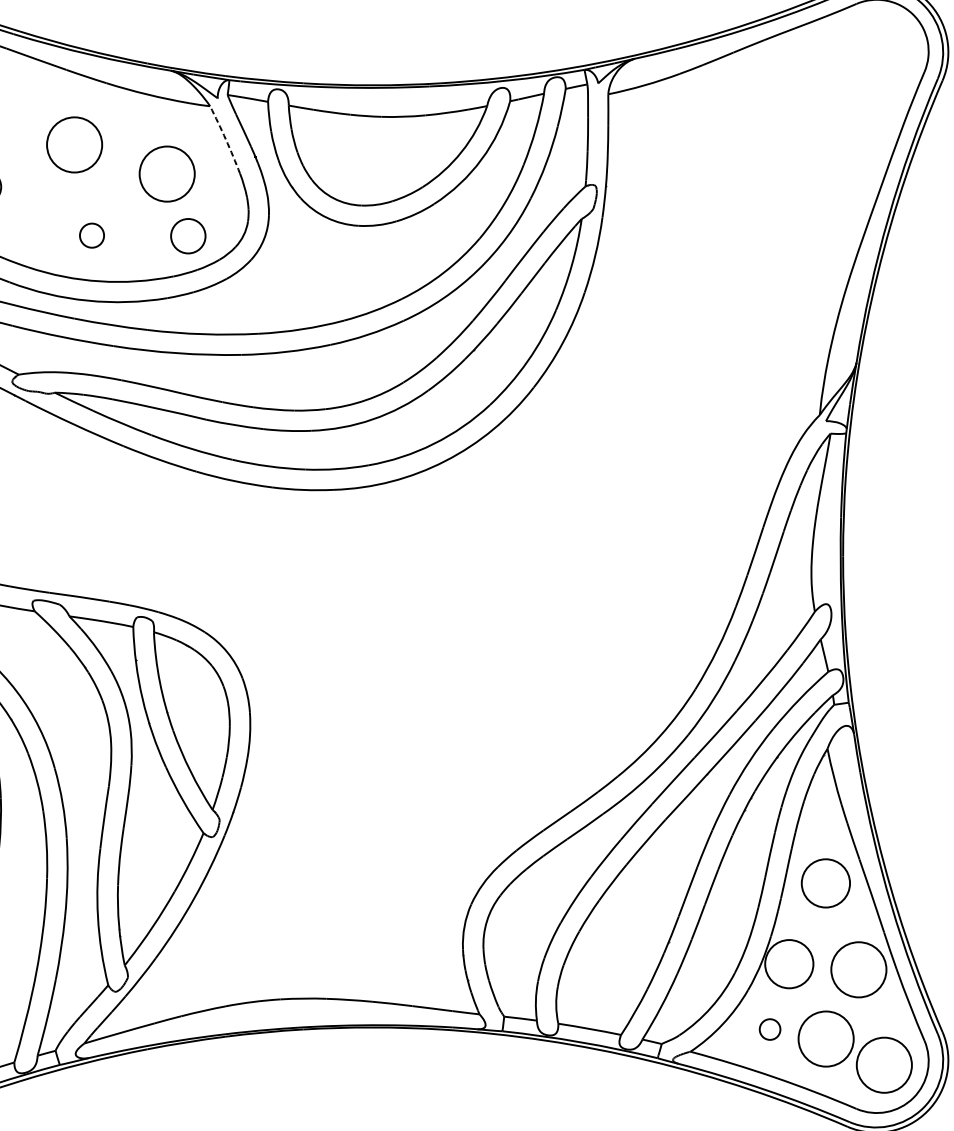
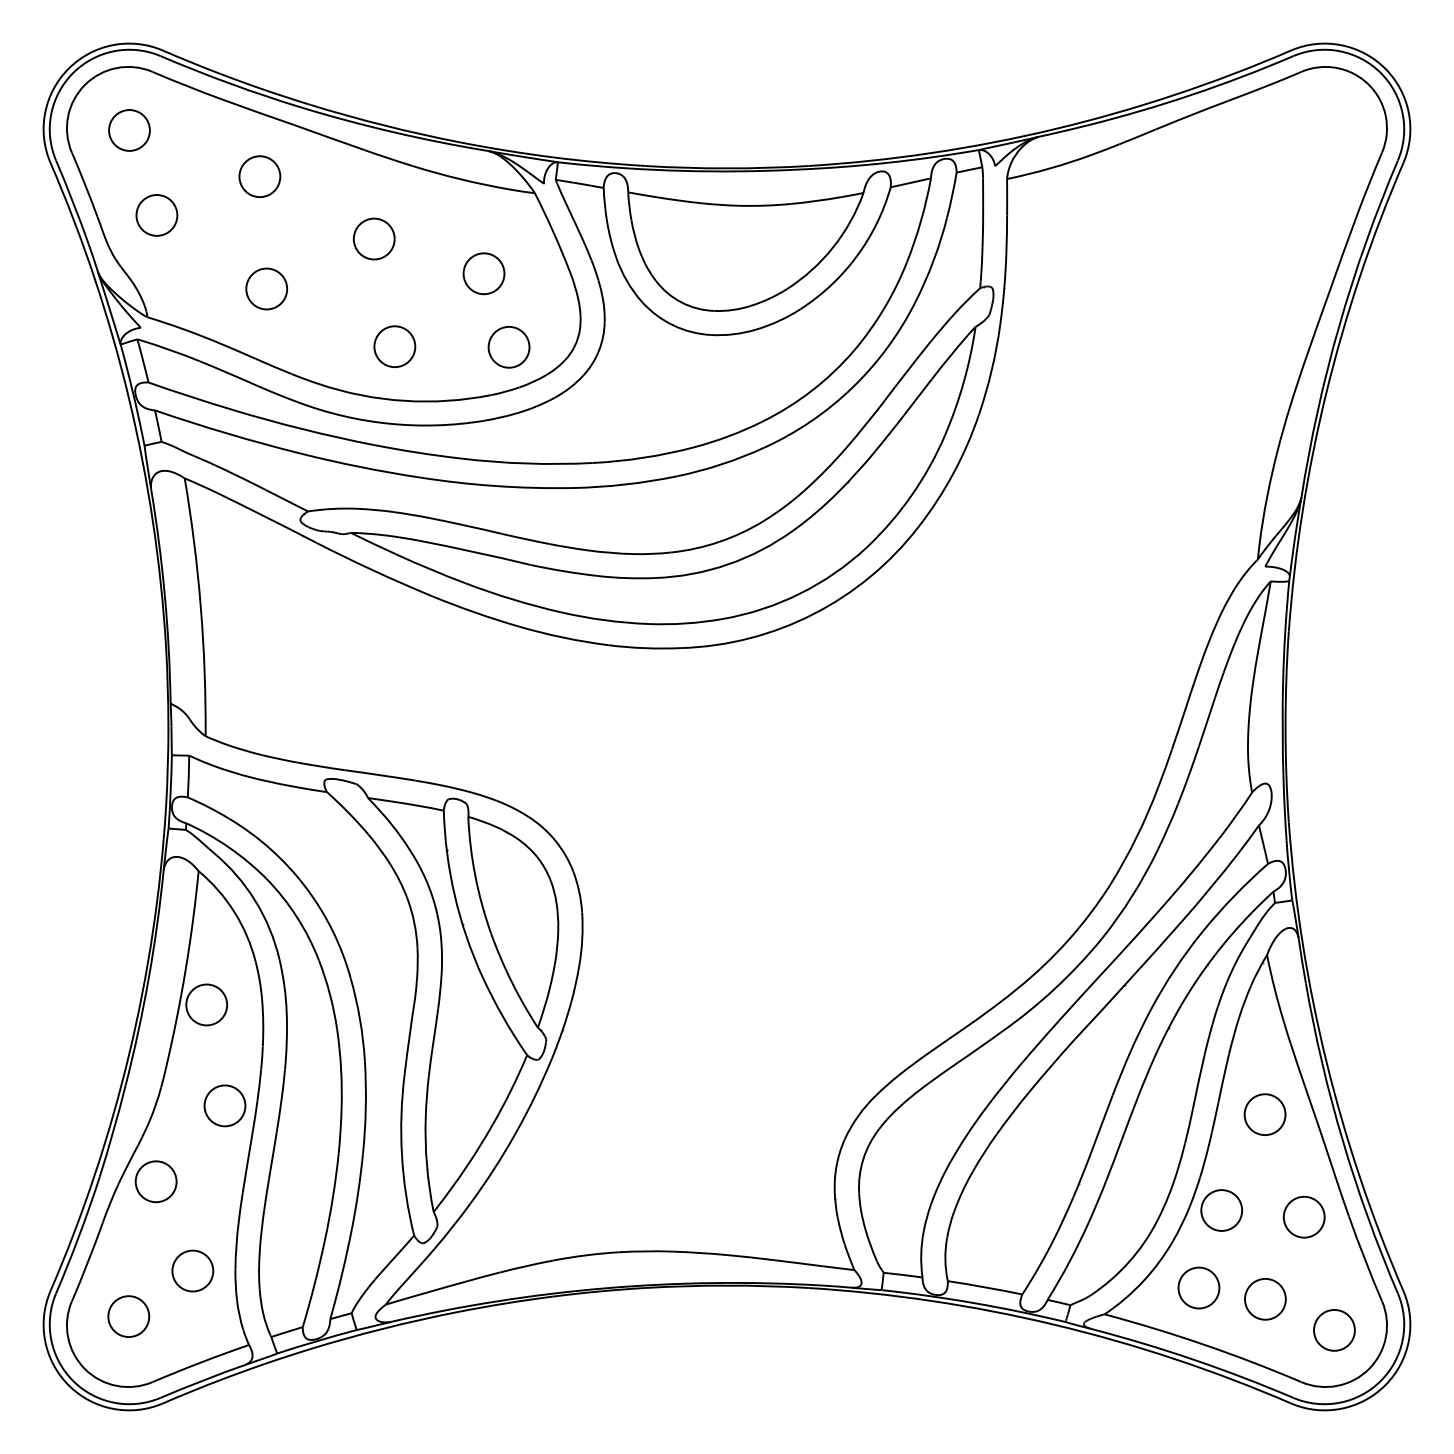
arc: (225, 139) -> (553, 232), dashed -> solid
circle: (73, 144) -> (373, 238), size x0.62
circle: (166, 173) -> (483, 273), size x0.62
circle: (91, 235) -> (394, 346), size x1.43
circle: (825, 883) -> (1264, 1114), size x0.71
circle: (789, 964) -> (1221, 1210), size x0.71
circle: (858, 969) -> (1303, 1216), size x0.62
circle: (769, 1029) -> (1198, 1287), size x1.67
circle: (825, 1038) -> (1264, 1298), size x0.62
circle: (884, 1064) -> (1334, 1329), size x0.62

